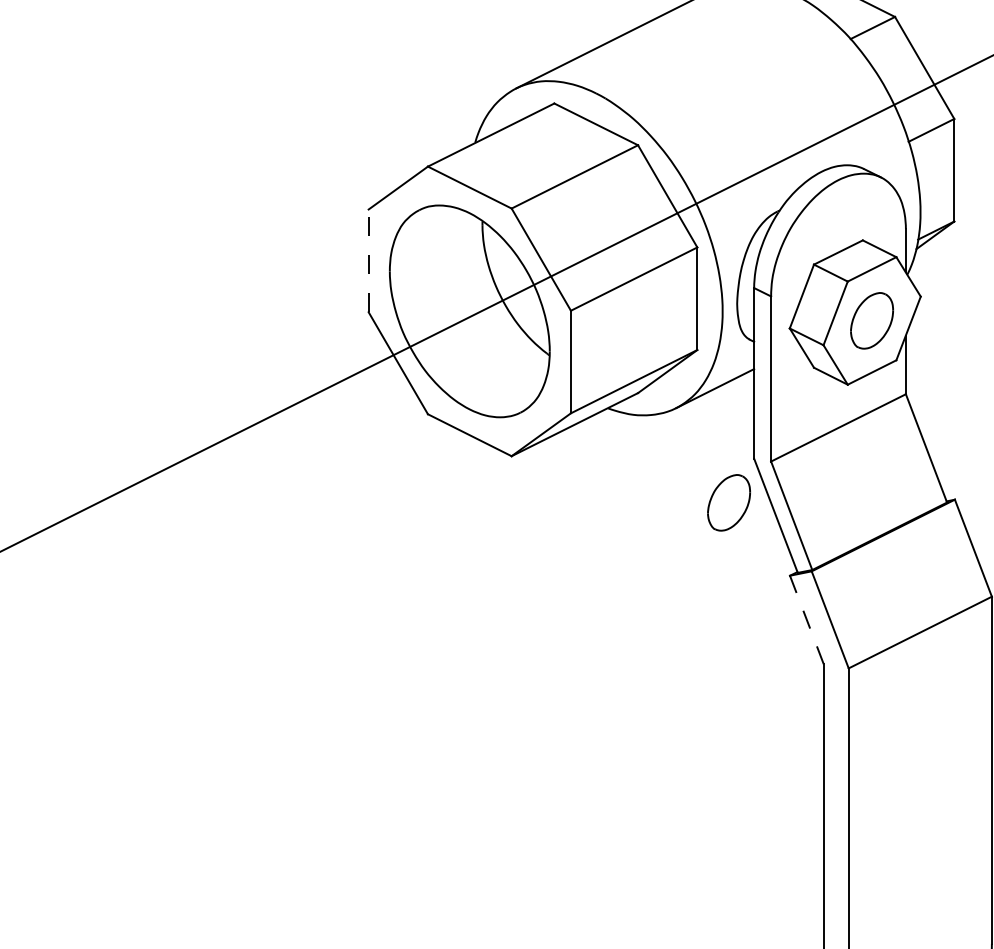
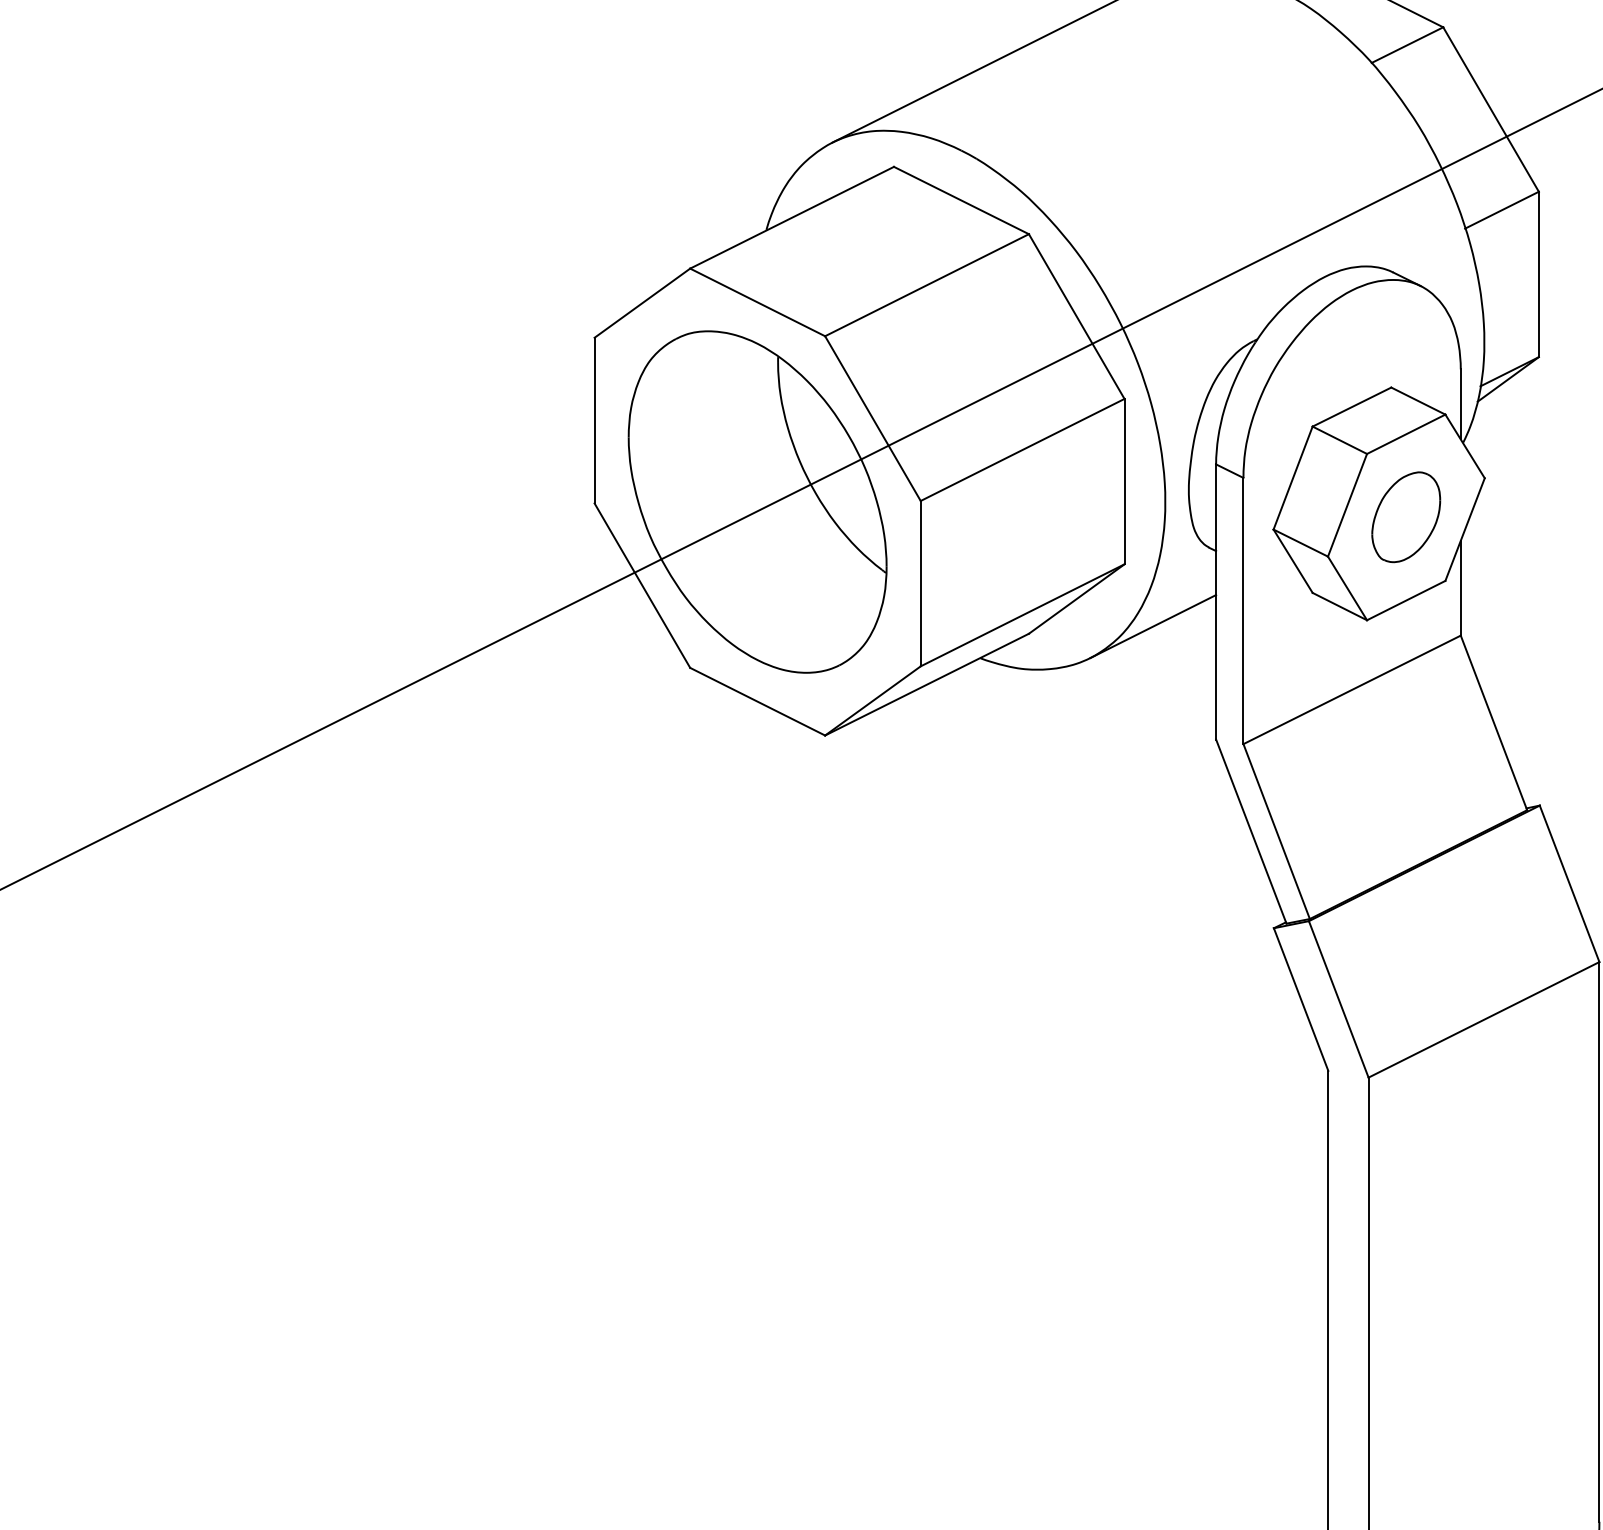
line: (368, 260) -> (594, 419), dashed -> solid
part: (728, 502) -> (1174, 810), removed
line: (806, 619) -> (1300, 998), dashed -> solid

